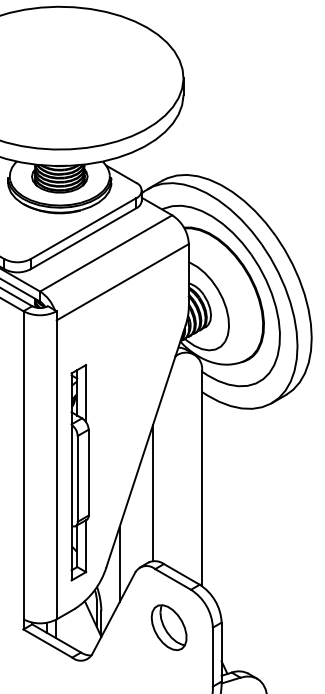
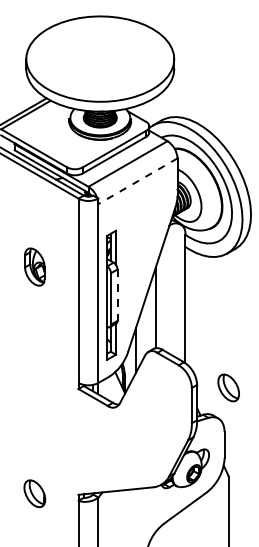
line: (122, 282) -> (137, 181), solid -> dashed
line: (88, 473) -> (117, 295), solid -> dashed
part: (168, 626) -> (228, 387), moved

